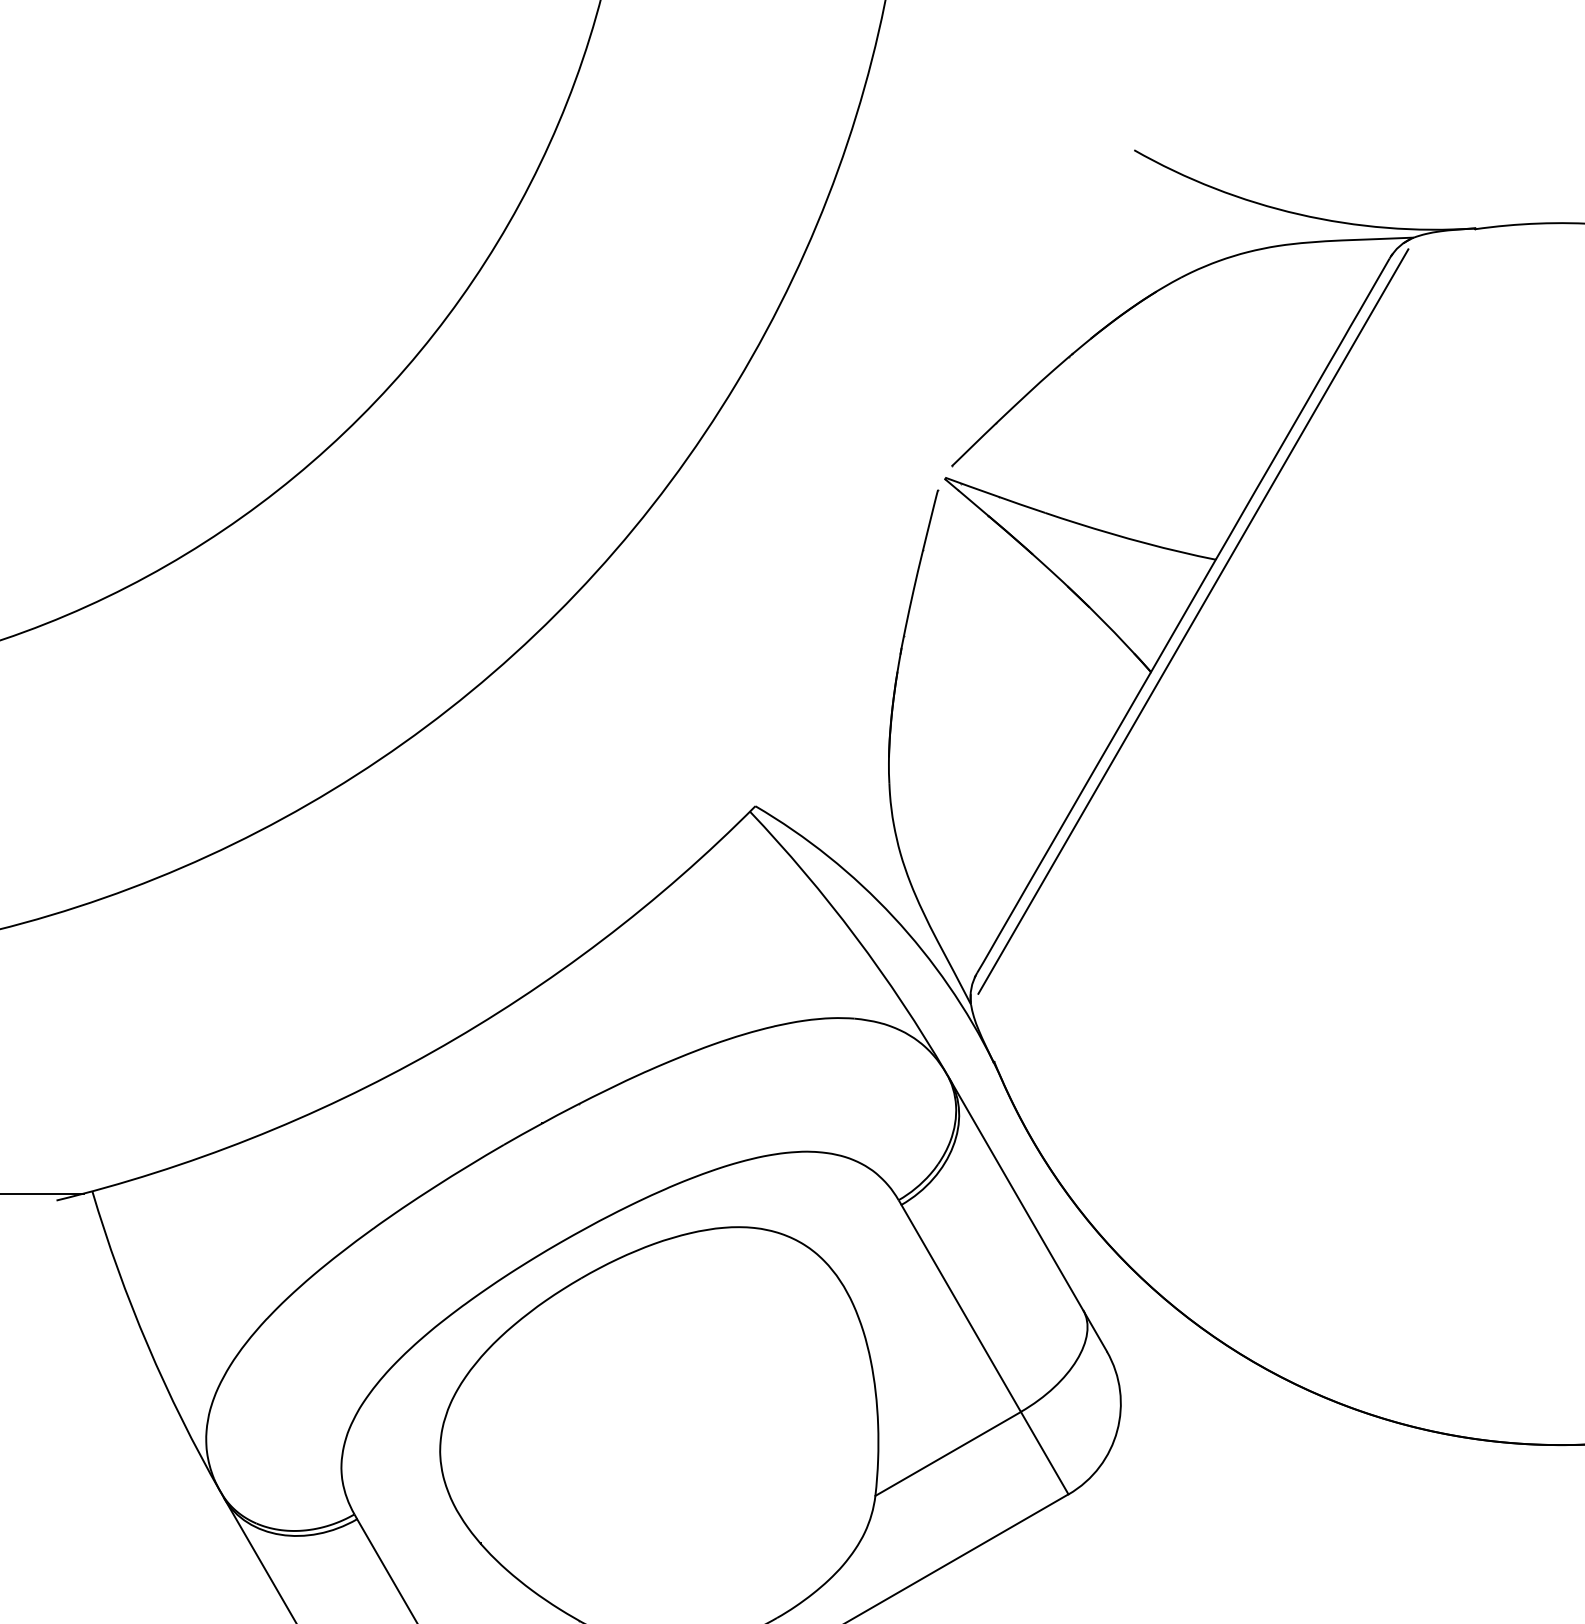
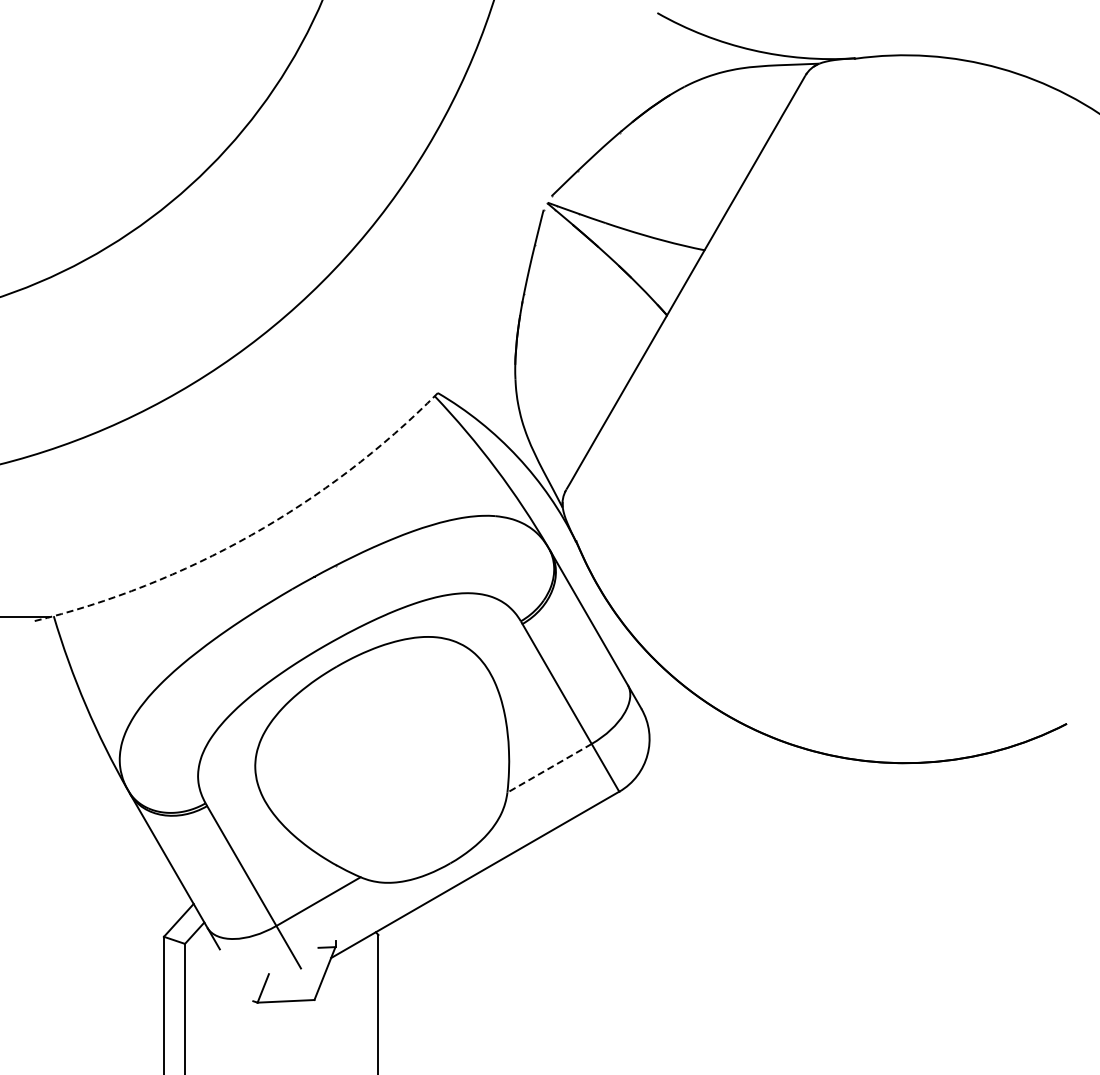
line: (1193, 620) -> (691, 285), removed
arc: (433, 1052) -> (251, 535), solid -> dashed
line: (948, 1454) -> (549, 768), solid -> dashed

